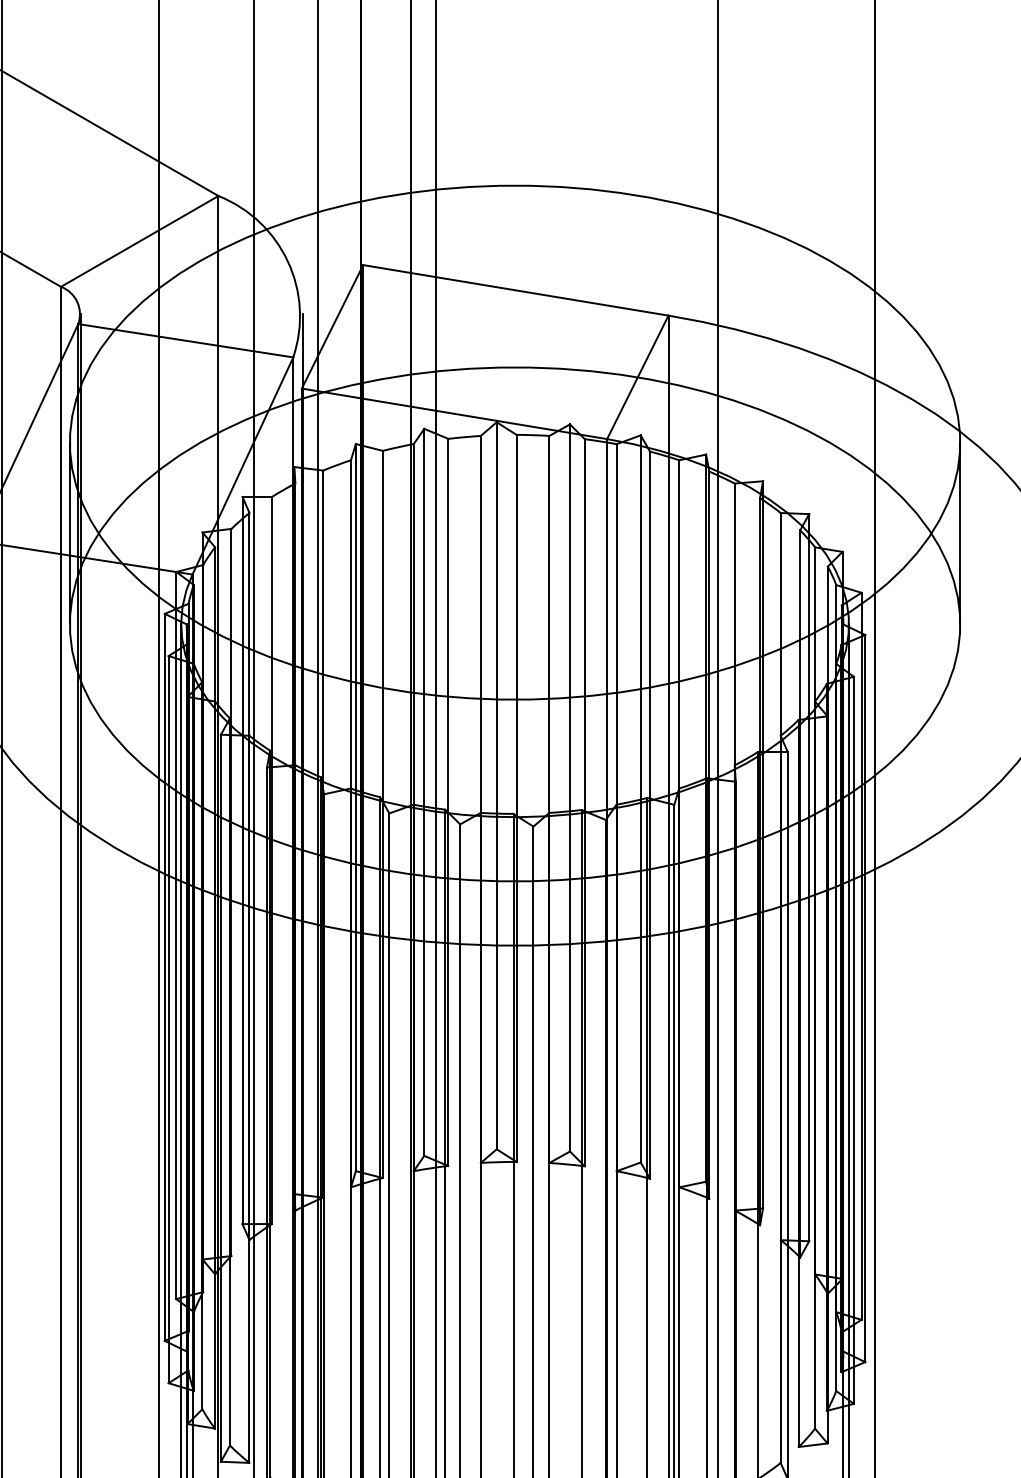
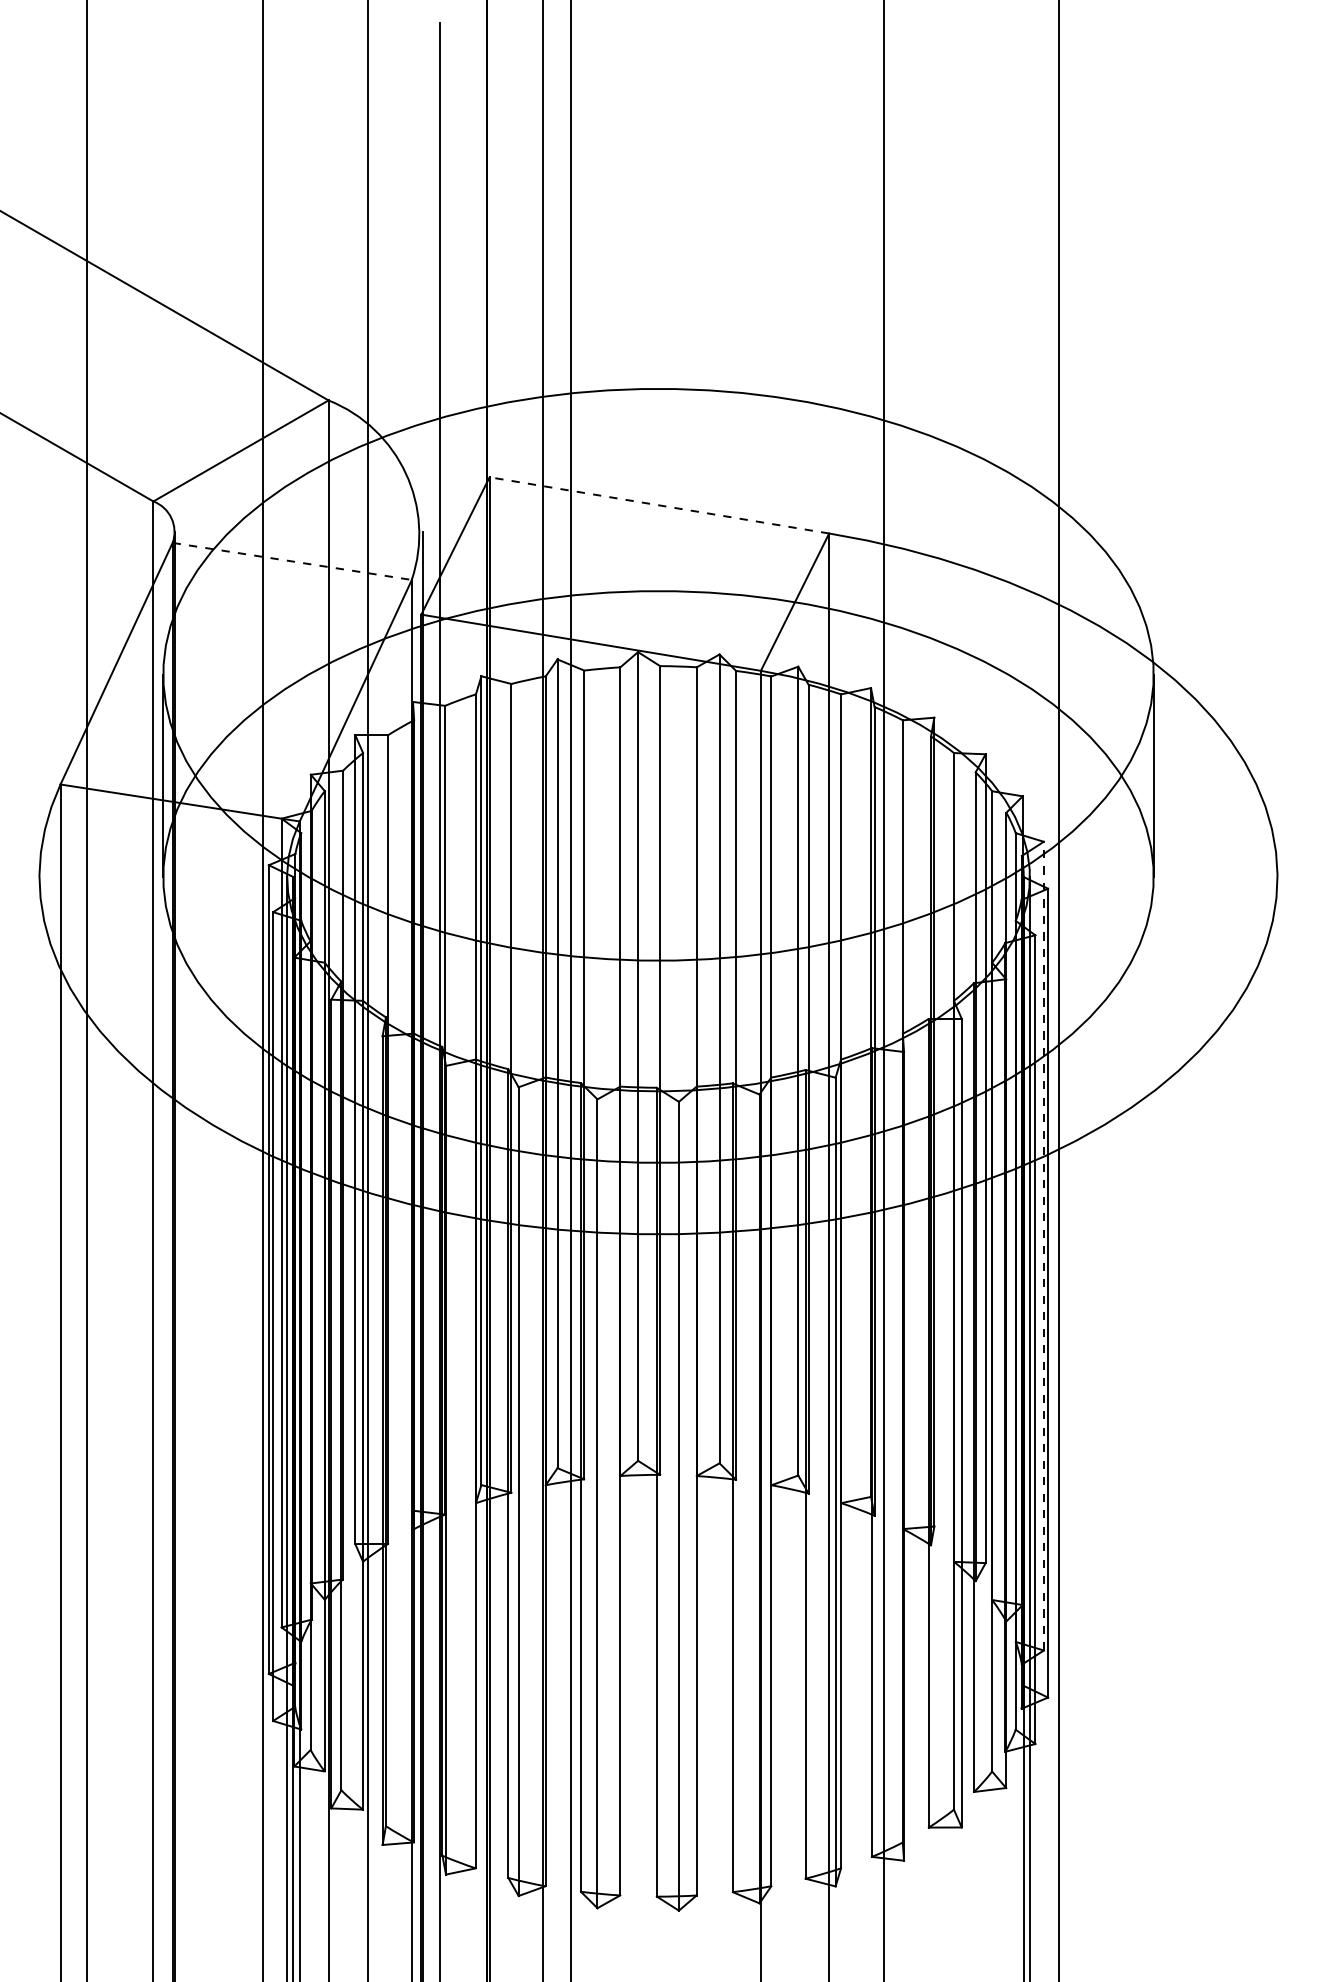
line: (515, 290) -> (658, 505), solid -> dashed
line: (186, 340) -> (292, 561), solid -> dashed
line: (861, 955) -> (1043, 1245), solid -> dashed

